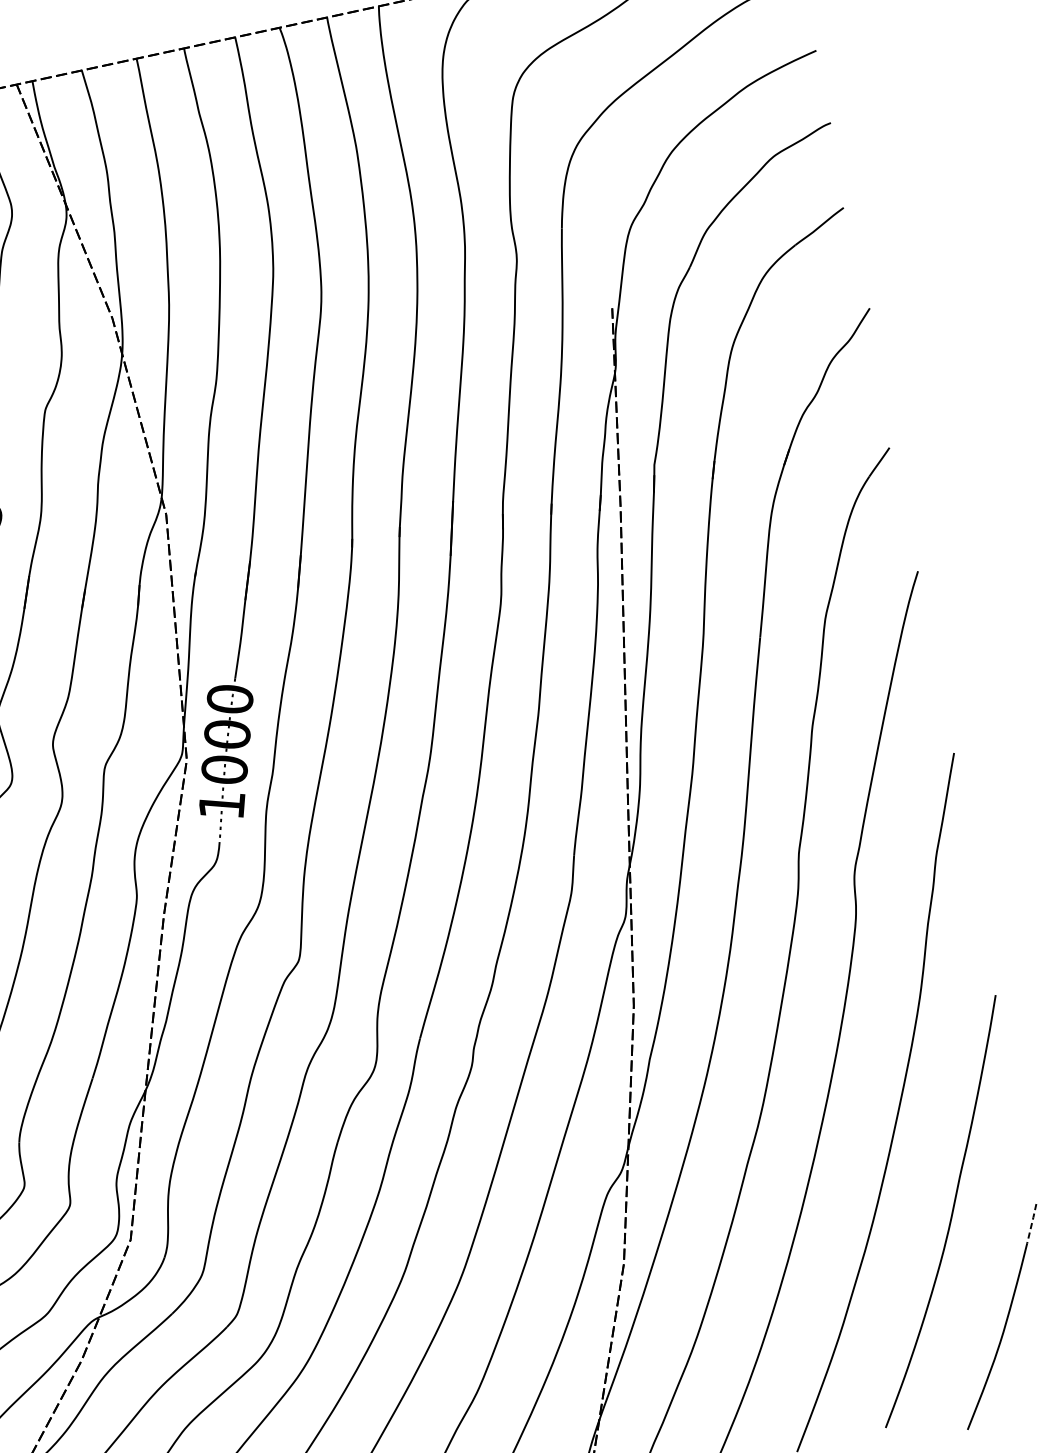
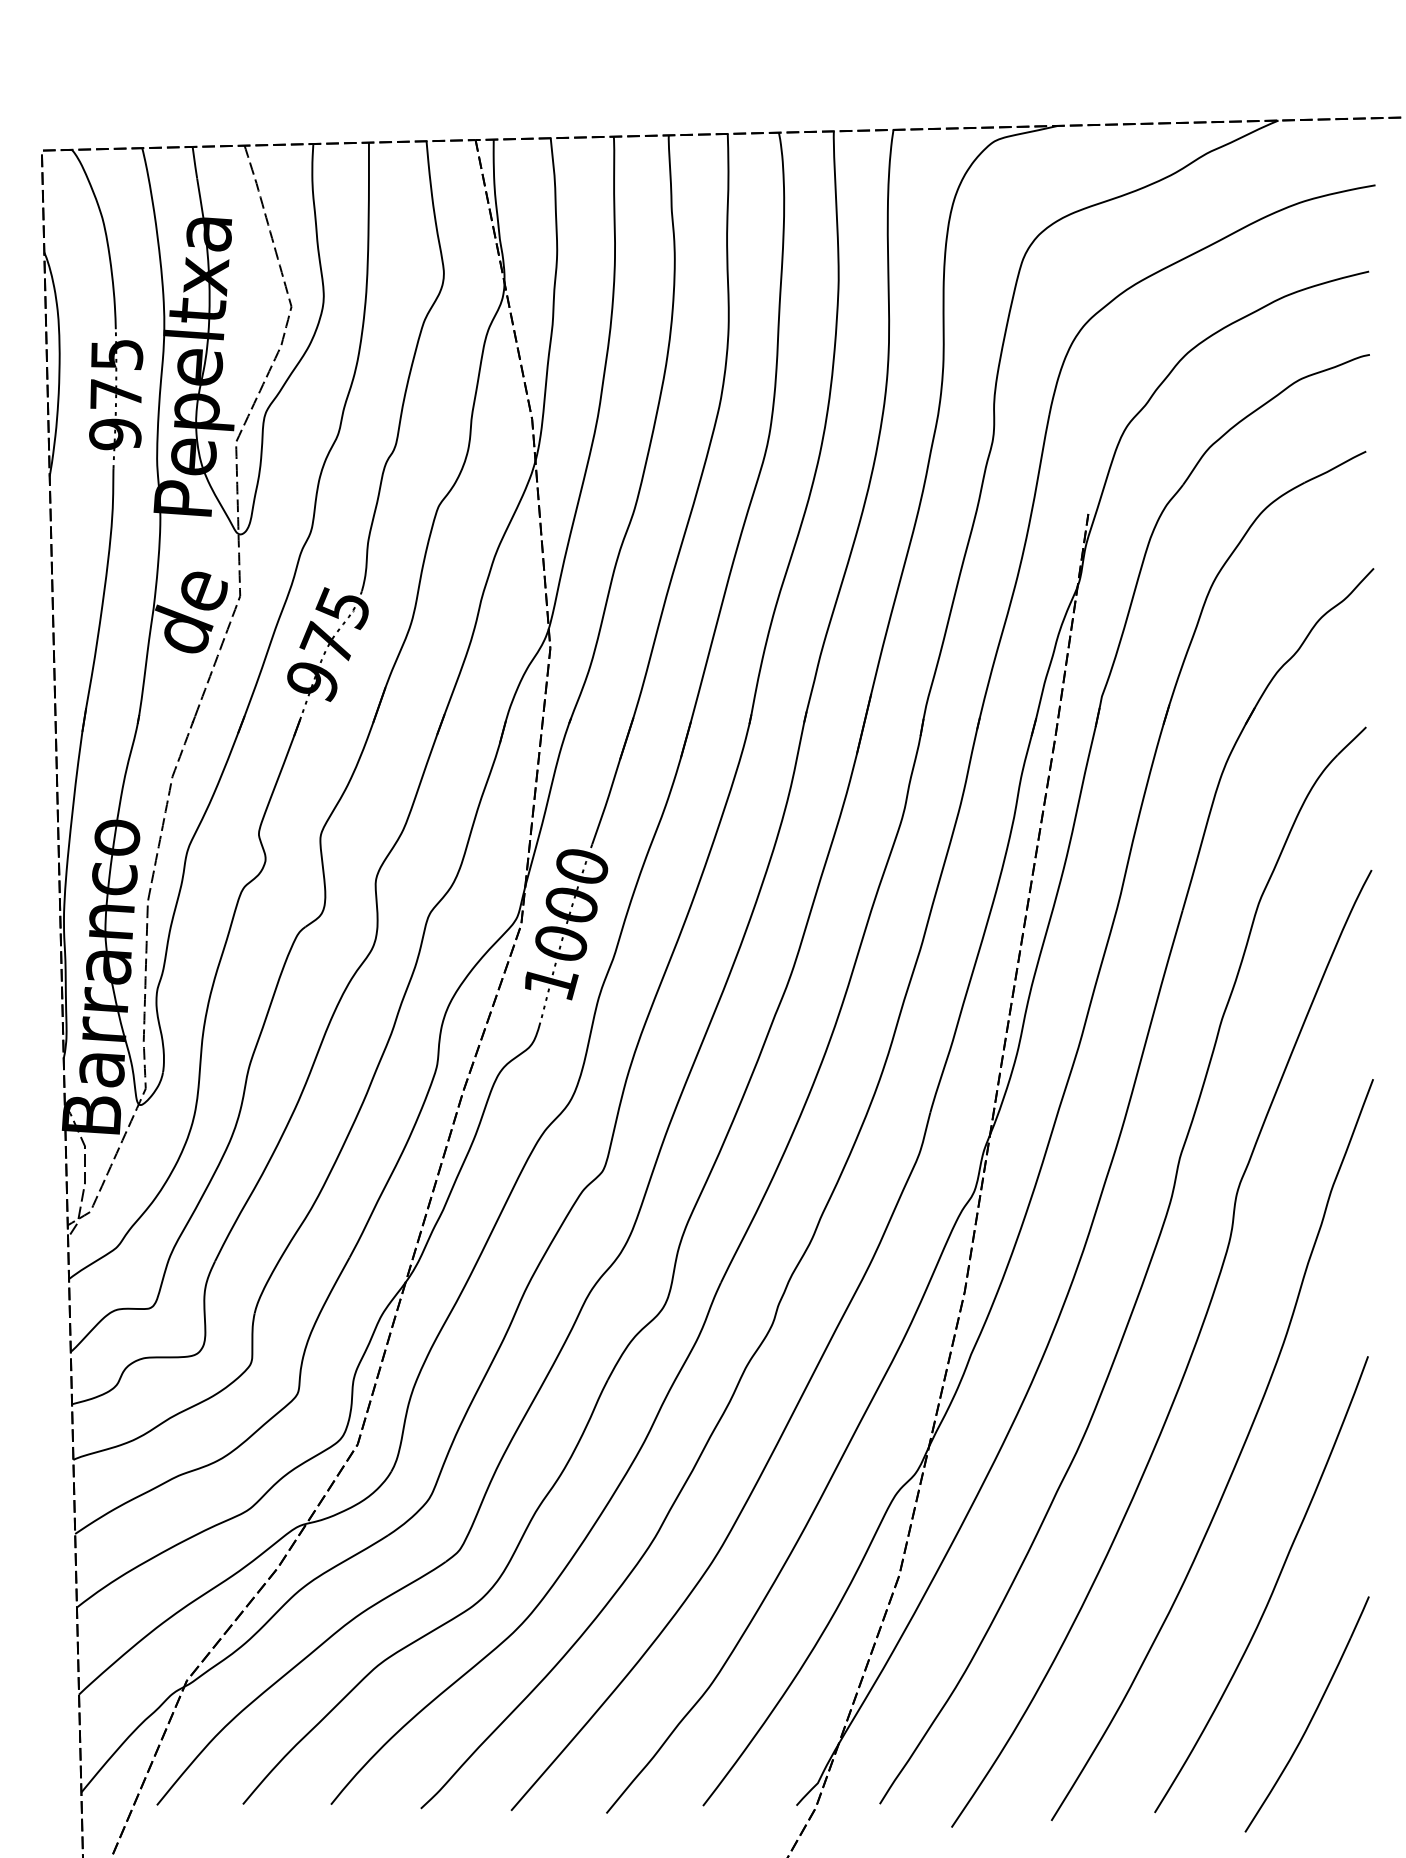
line: (1032, 1223) -> (1360, 1617), dashed -> solid

